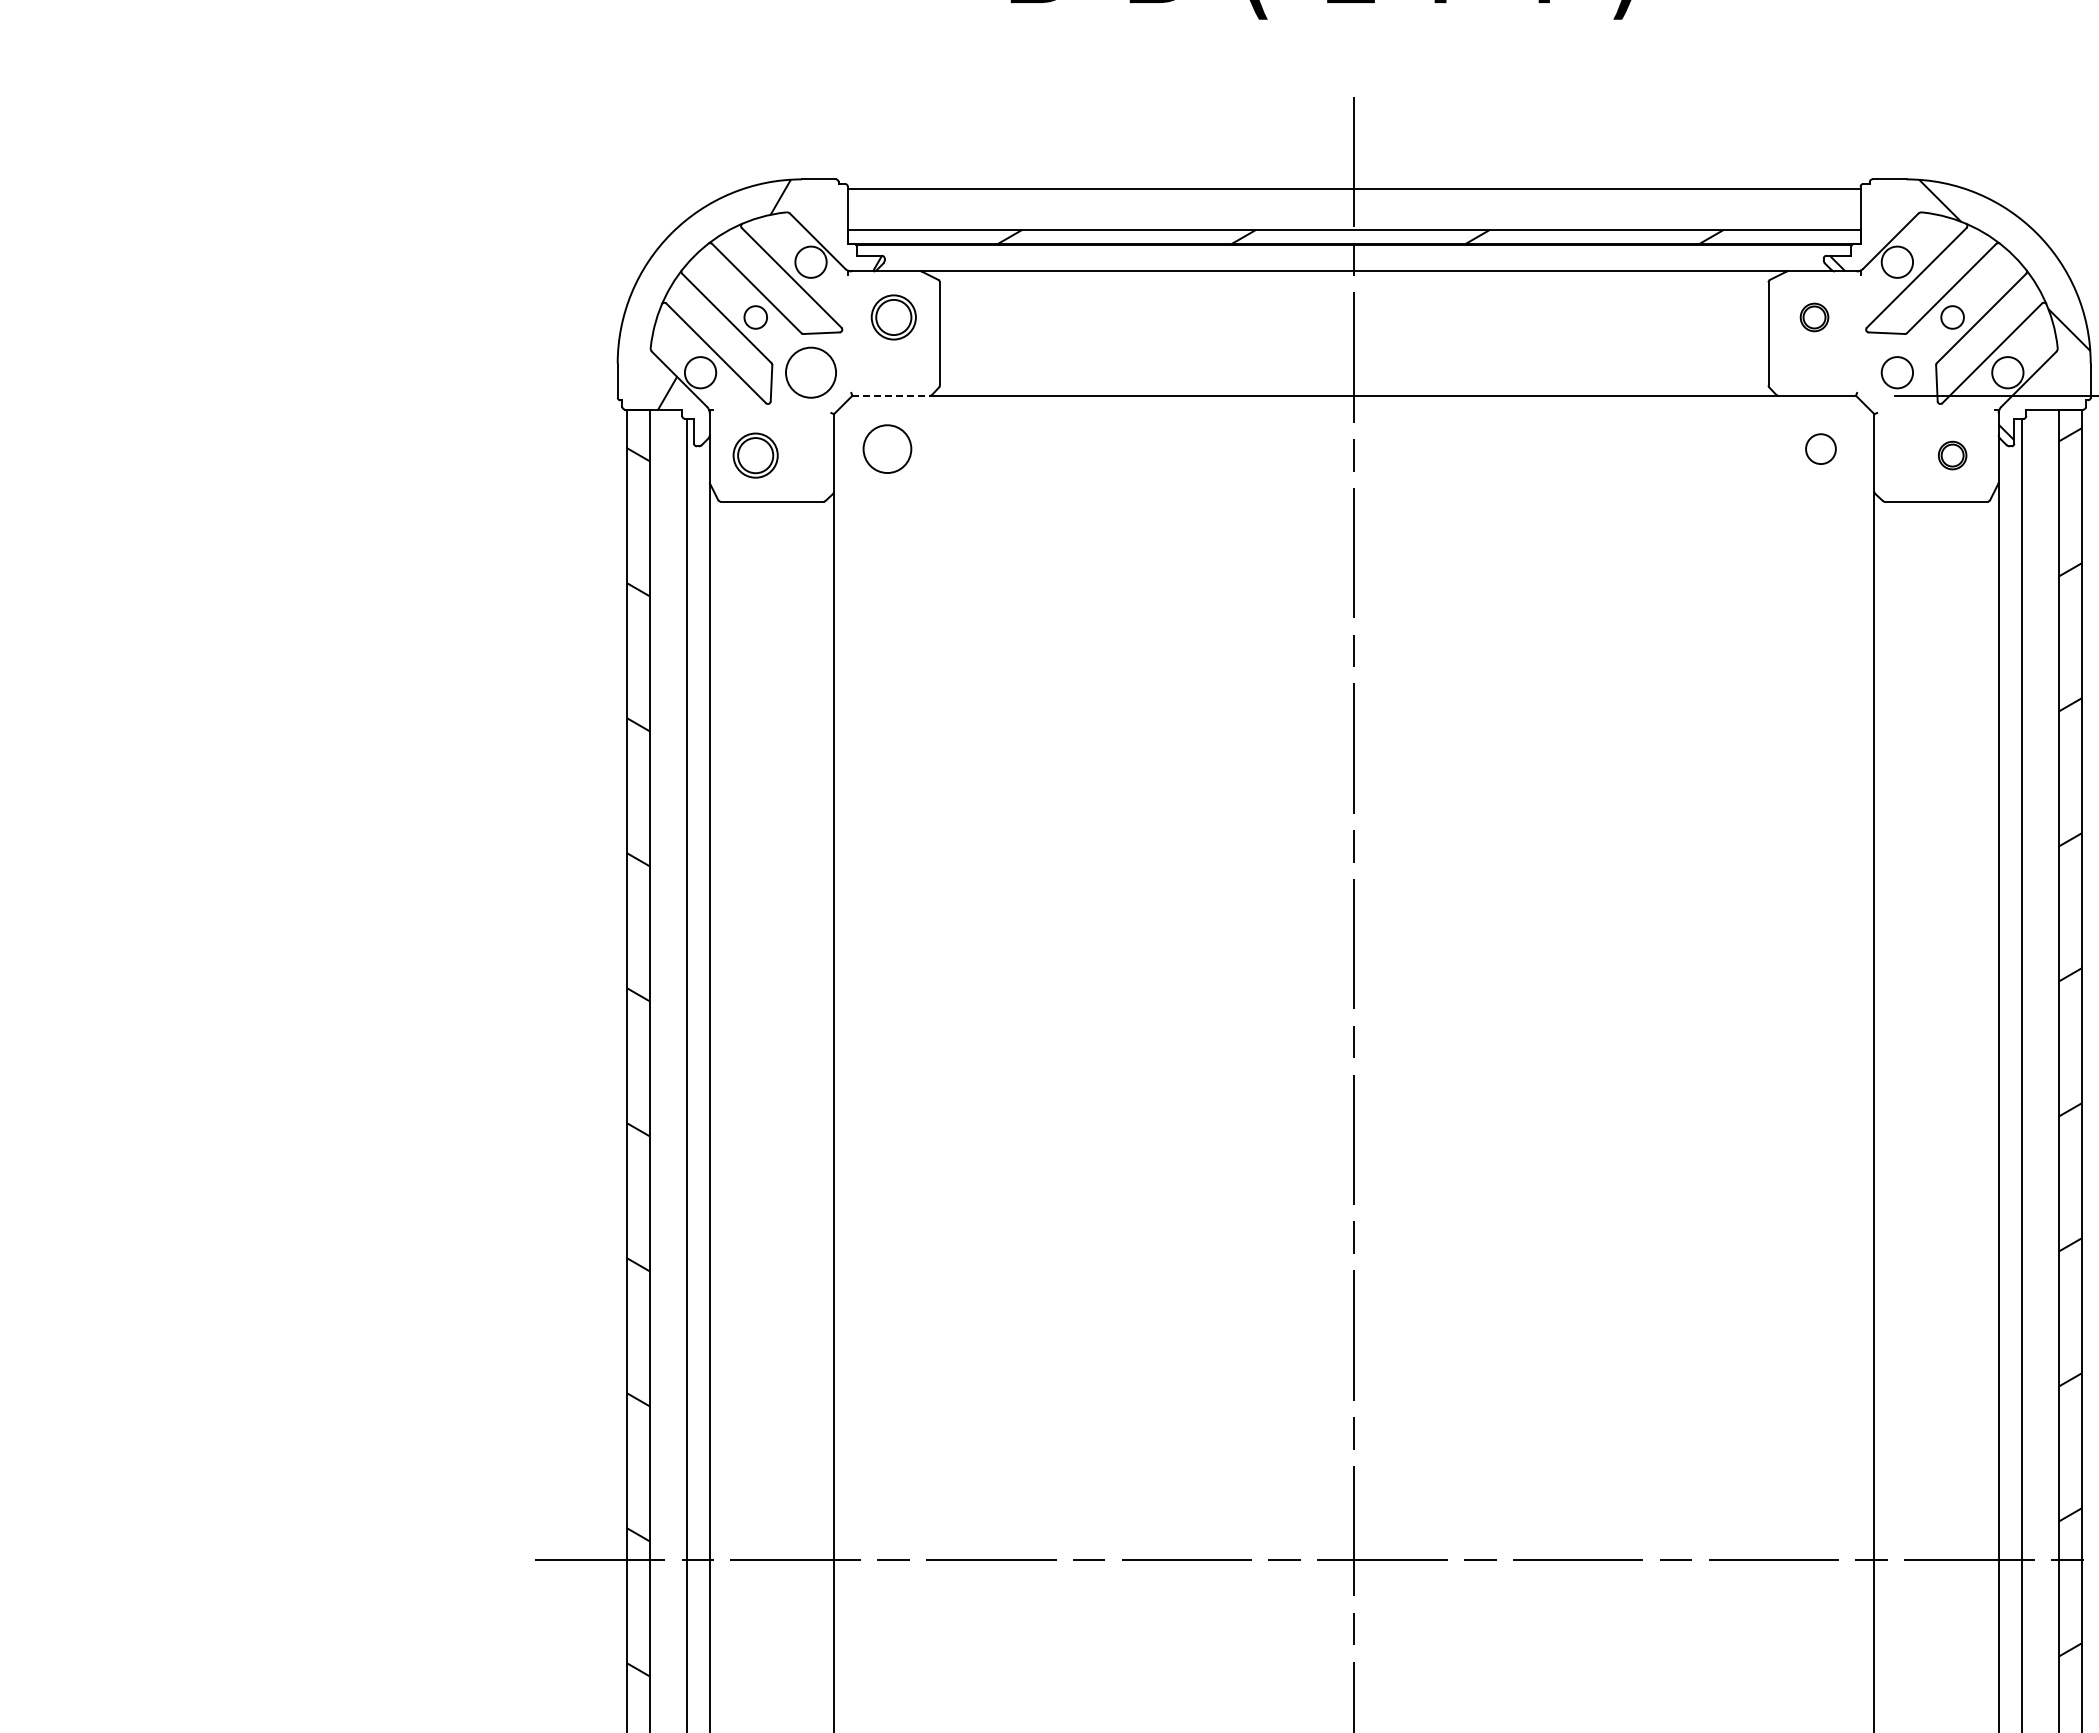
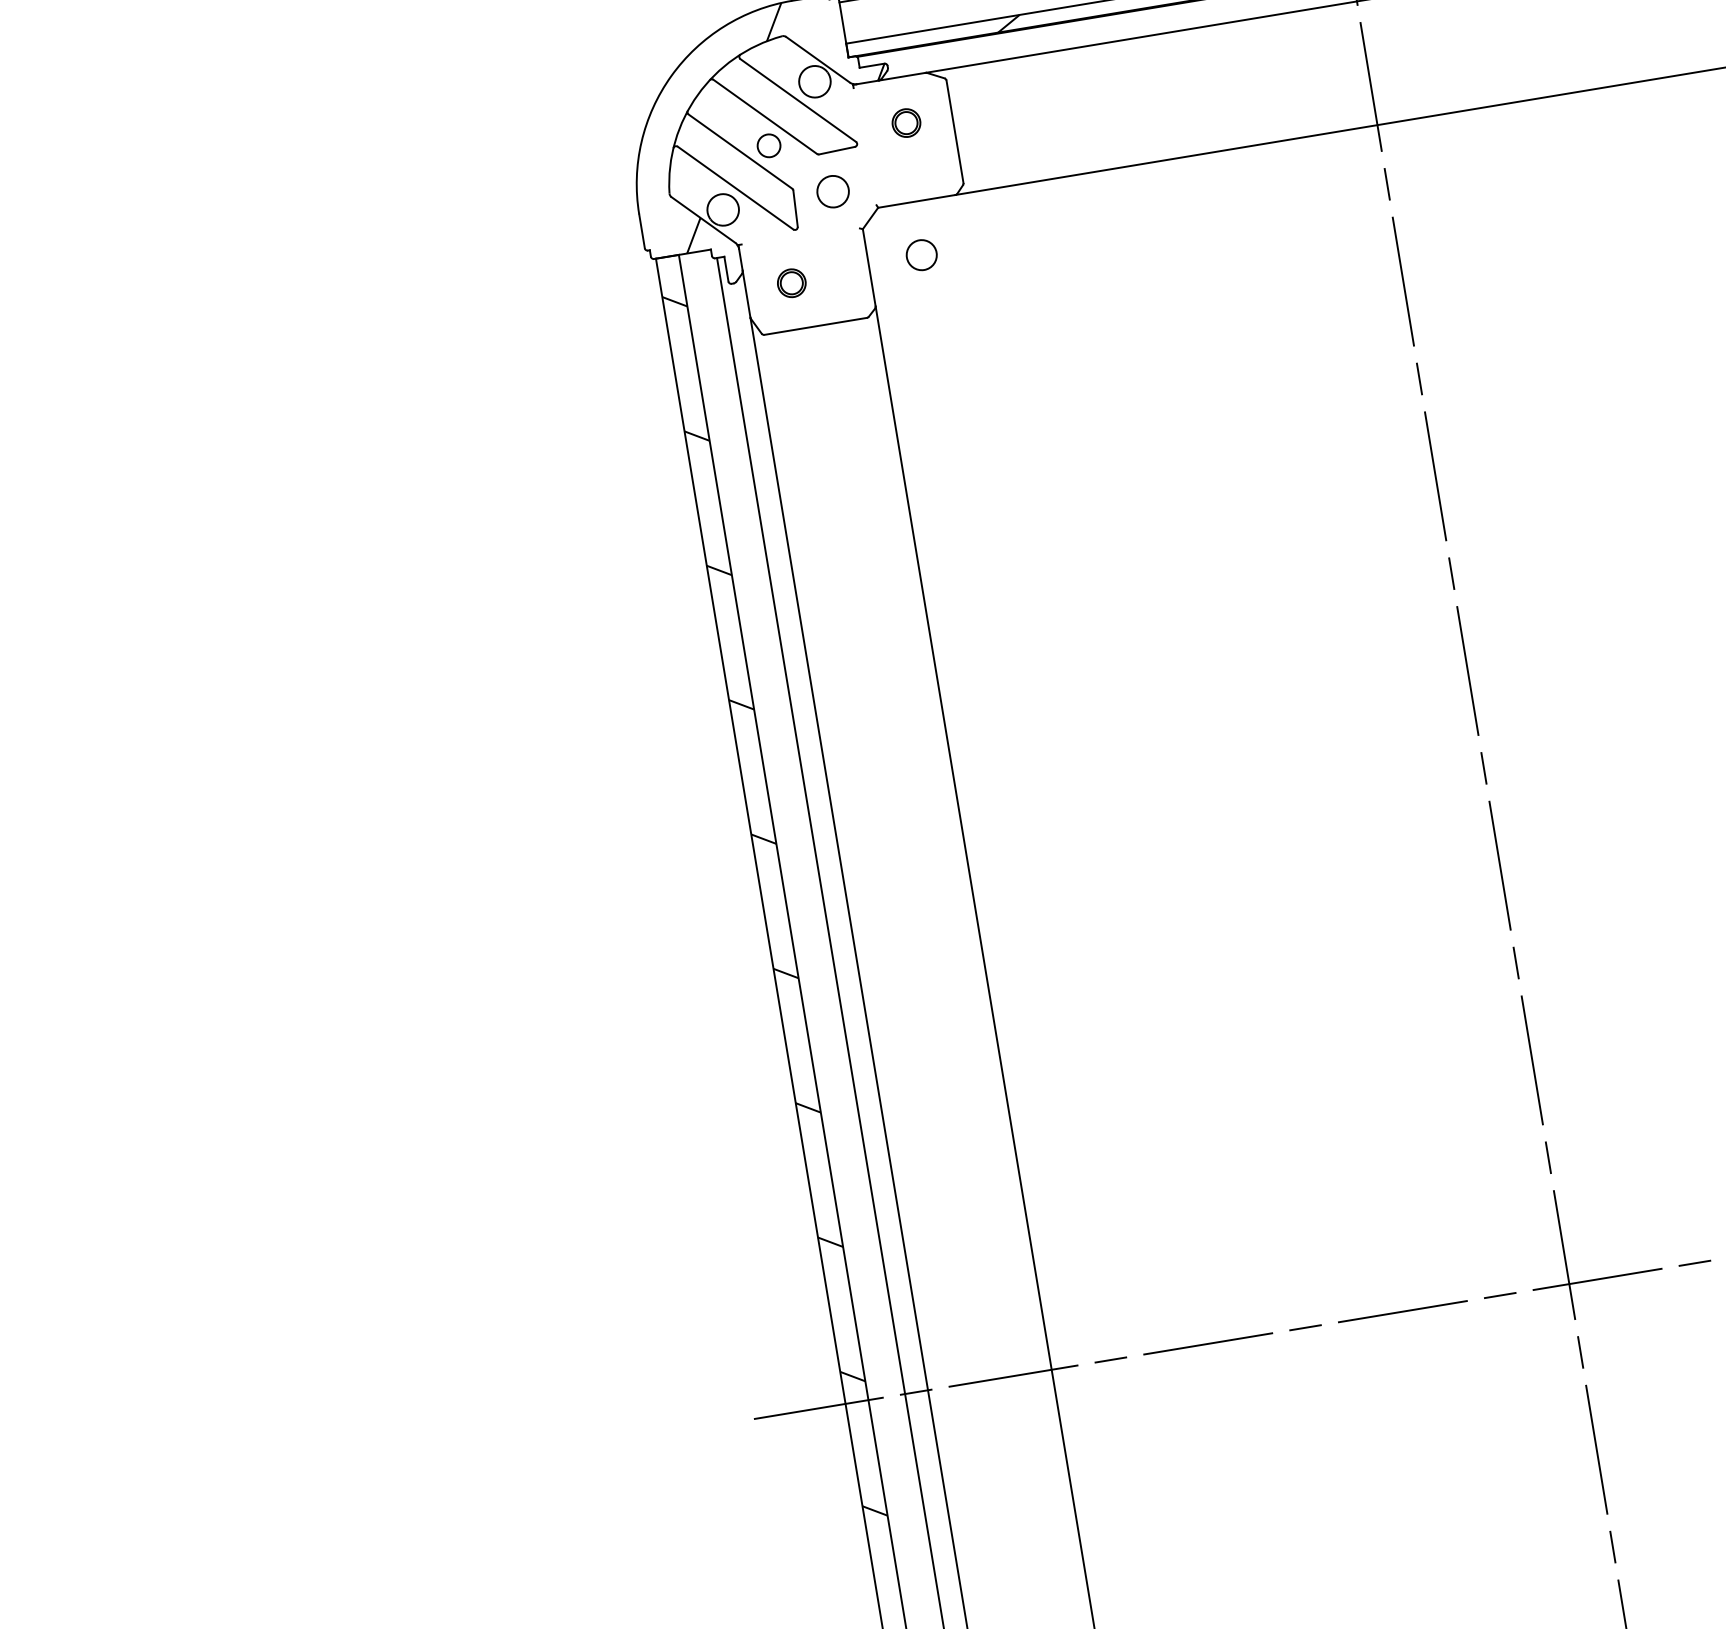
part: (893, 317) -> (906, 123), size x0.62
circle: (810, 372) -> (832, 191), size x0.62
line: (891, 395) -> (916, 201), dashed -> solid
circle: (887, 449) -> (921, 255), size x0.62
part: (755, 455) -> (791, 283), size x0.62

